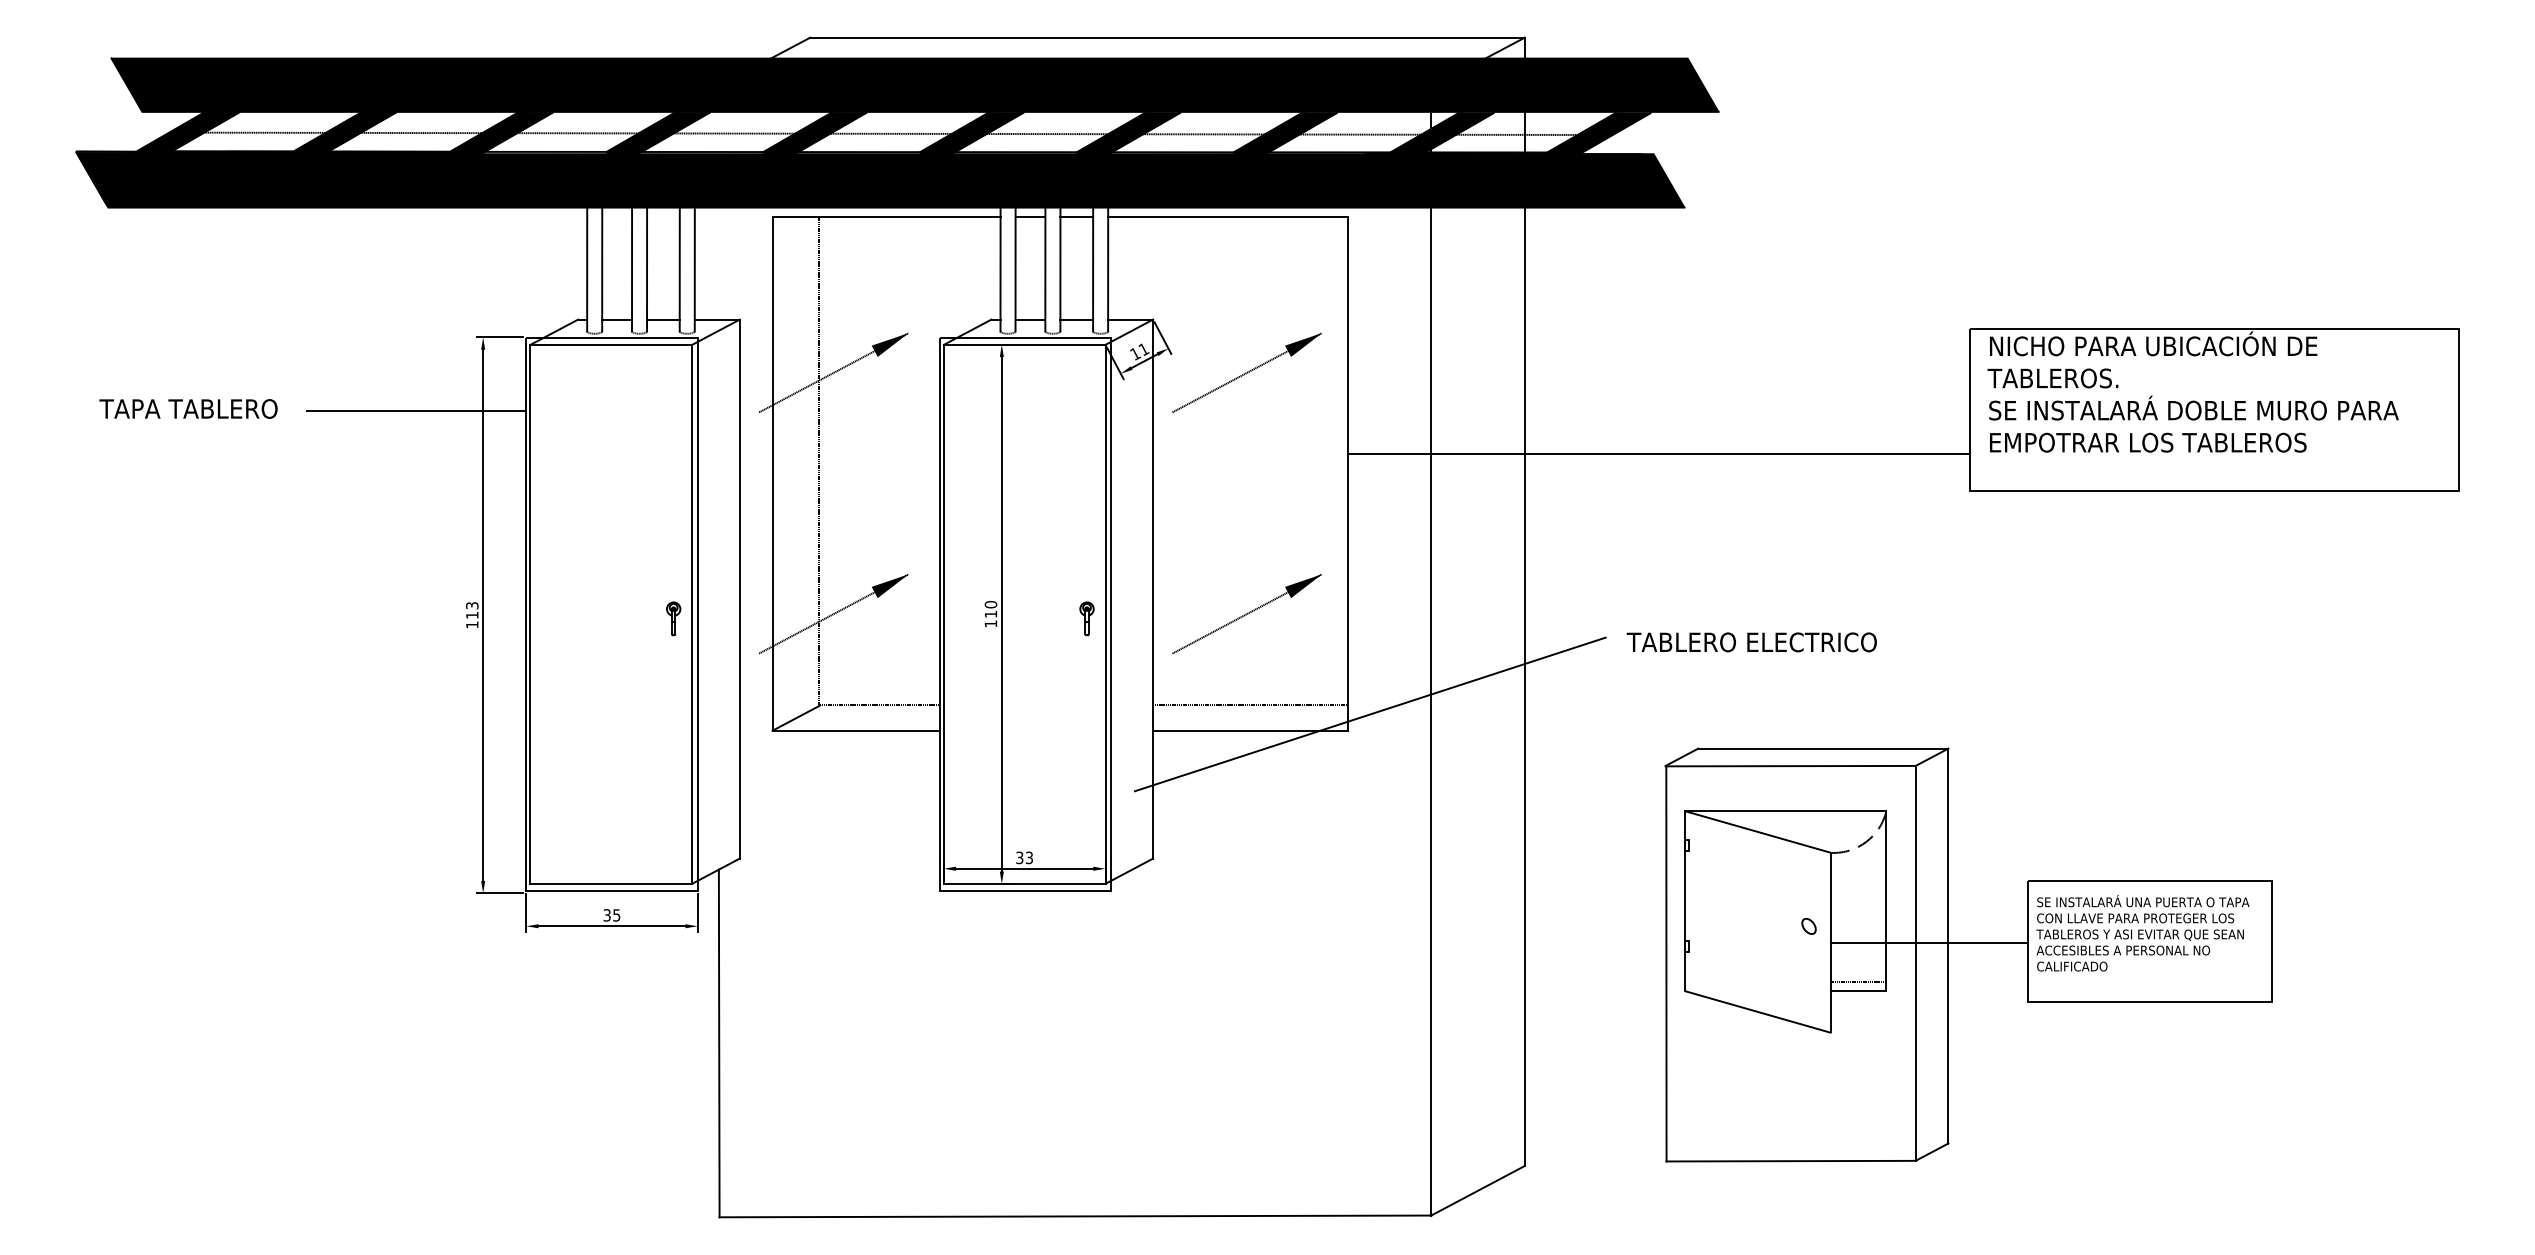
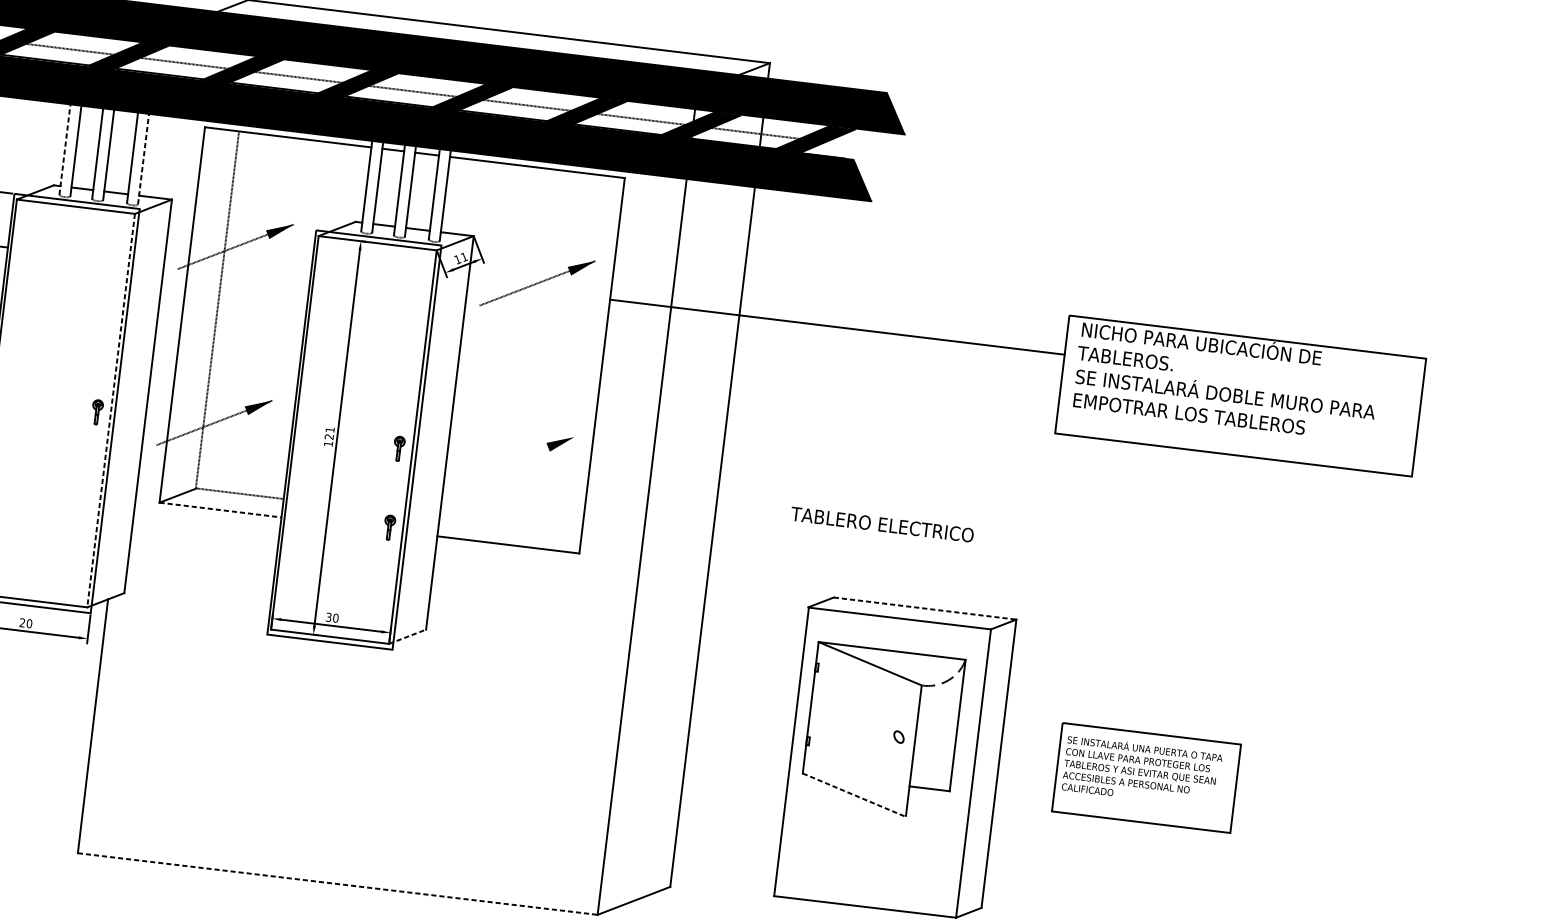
line: (587, 269) -> (65, 149), solid -> dashed
line: (694, 269) -> (143, 159), solid -> dashed
line: (1658, 454) -> (837, 327), moved
text: (990, 609) -> (329, 433), 110 -> 121
line: (1246, 613) -> (515, 458), removed
line: (692, 614) -> (111, 410), solid -> dashed
line: (1250, 705) -> (510, 526), removed
line: (1369, 714) -> (596, 543), removed
part: (1086, 726) -> (389, 527), added
line: (856, 730) -> (220, 509), solid -> dashed
line: (1823, 748) -> (925, 608), solid -> dashed
text: (1029, 857) -> (335, 617), 33 -> 30
line: (1129, 871) -> (407, 637), solid -> dashed
text: (611, 915) -> (25, 623), 35 -> 20
line: (1929, 942) -> (985, 759), removed
line: (1858, 982) -> (930, 782), removed
line: (1758, 1012) -> (854, 795), solid -> dashed
line: (1075, 1216) -> (337, 884), solid -> dashed

